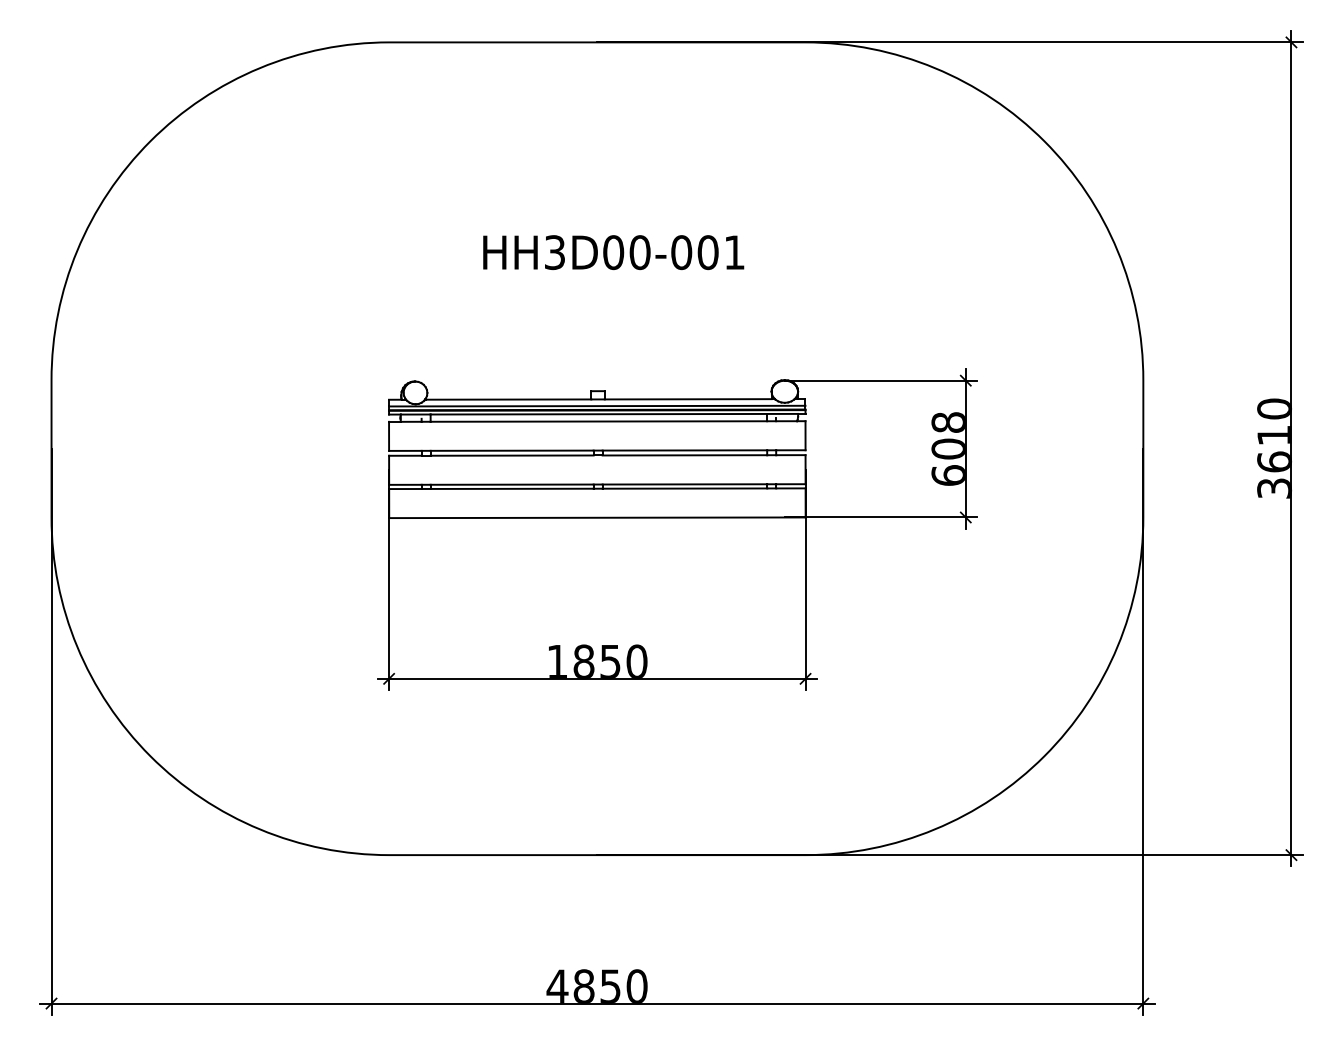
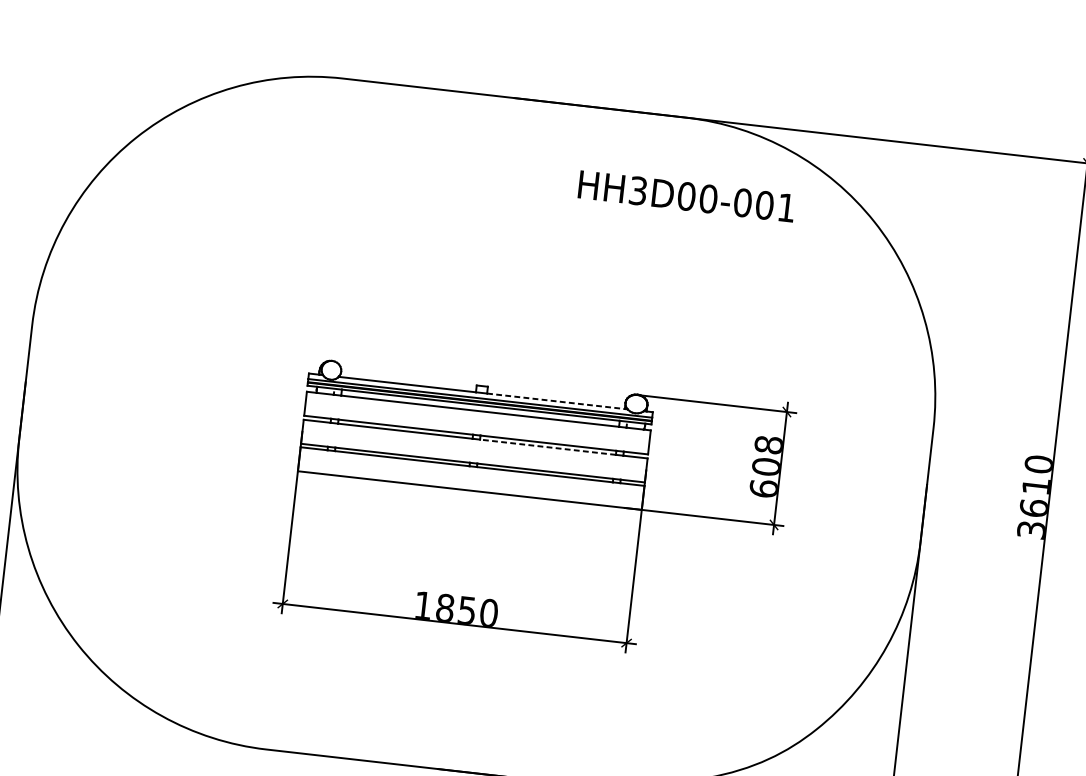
text: (613, 252) -> (686, 196), moved
line: (688, 399) -> (556, 401), solid -> dashed
line: (684, 455) -> (547, 447), solid -> dashed

